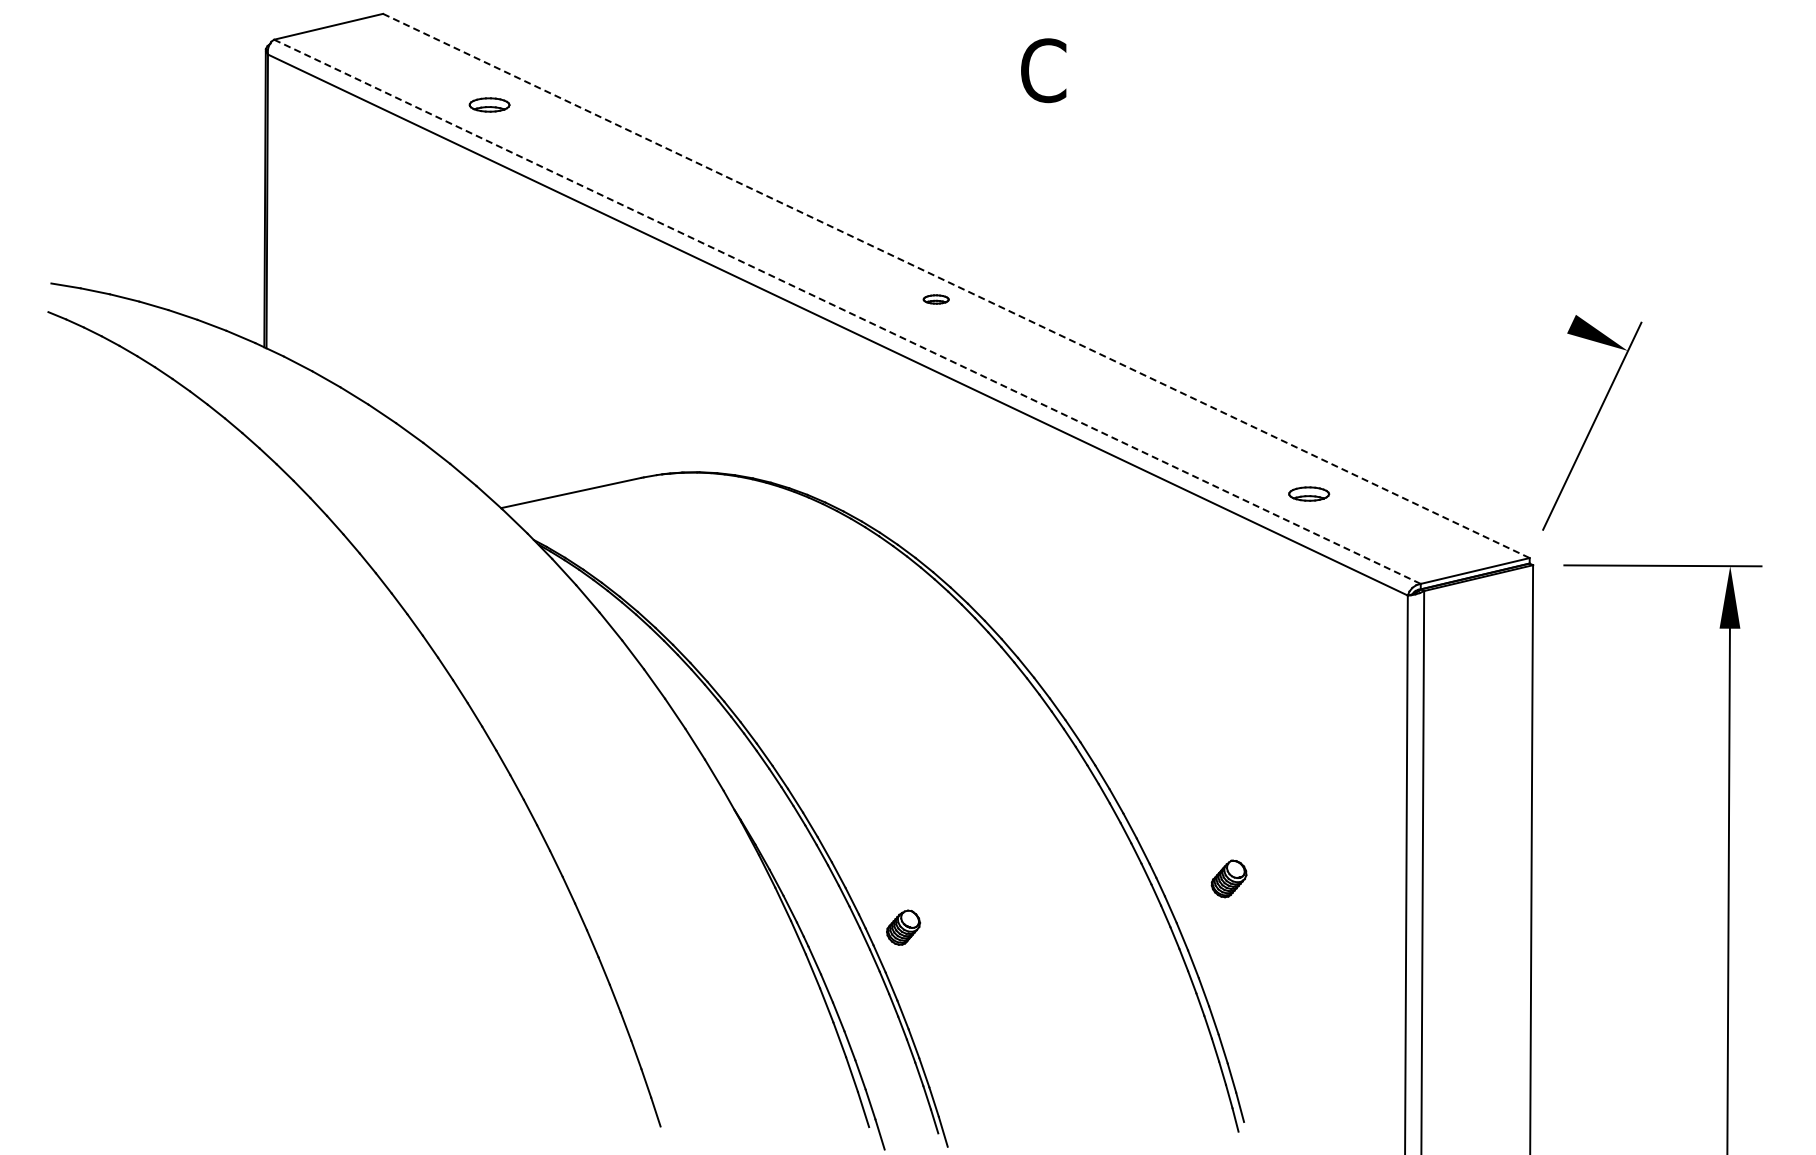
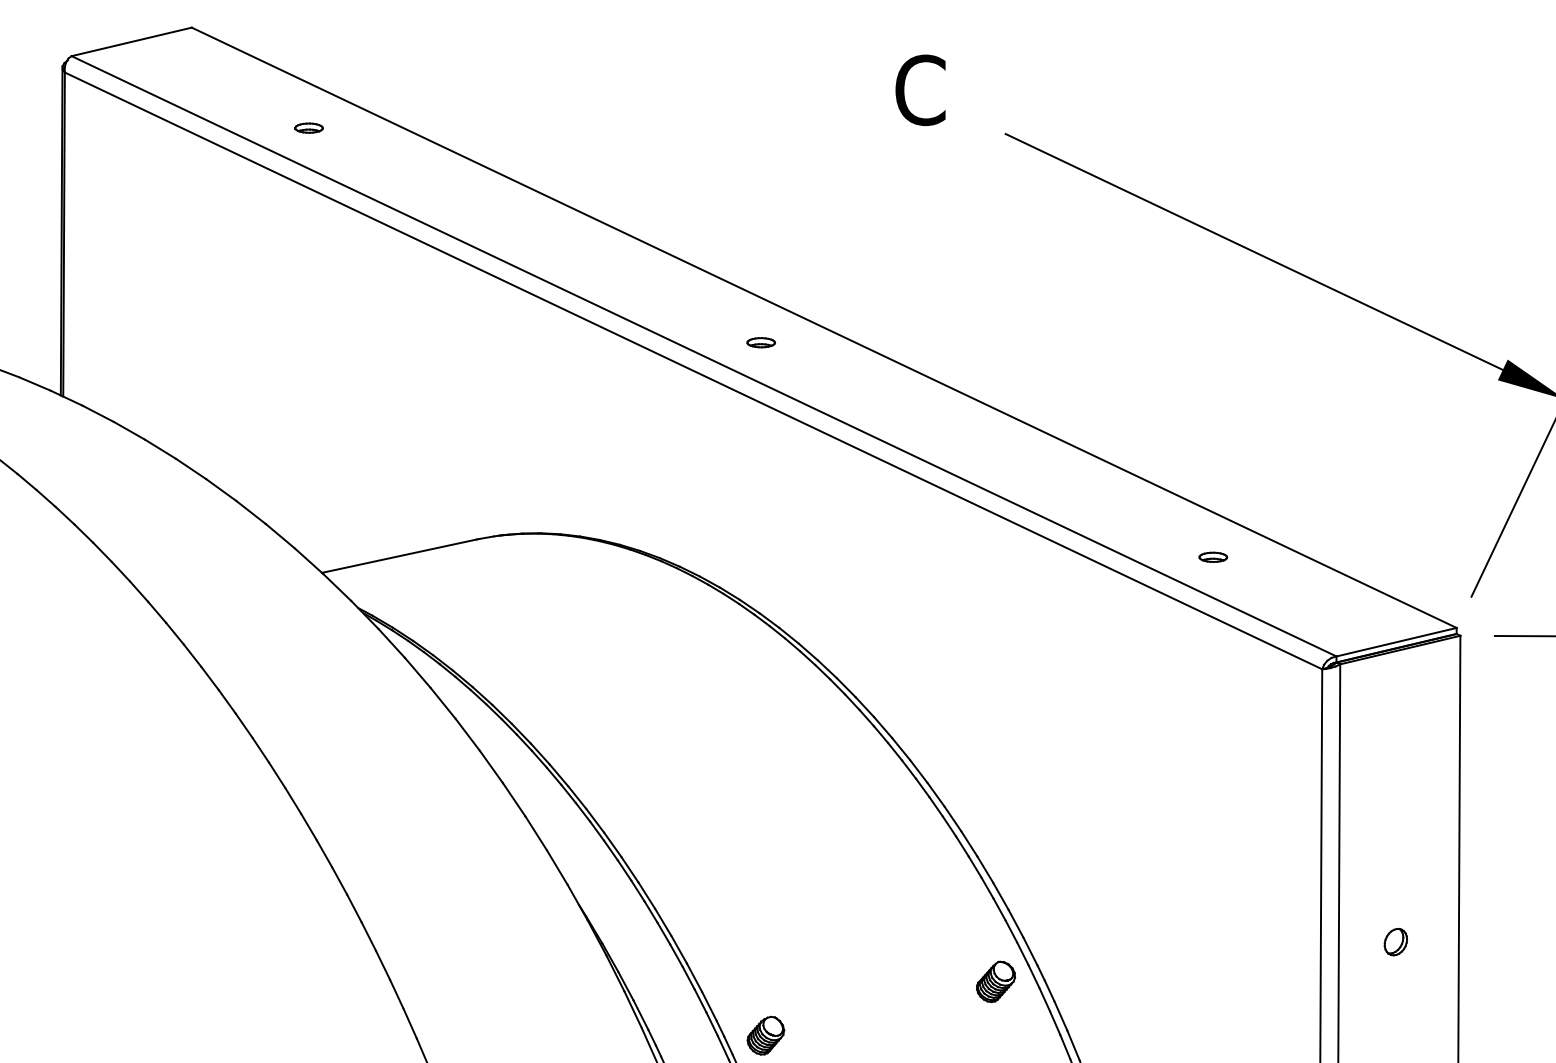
part: (488, 104) -> (308, 127), size x0.62
line: (1345, 217) -> (1253, 252), added
line: (956, 285) -> (824, 327), dashed -> solid
part: (935, 299) -> (760, 342), moved
line: (847, 311) -> (704, 355), dashed -> solid
part: (1308, 493) -> (1212, 556), size x0.62
part: (1474, 842) -> (1395, 941), added
part: (1228, 878) -> (995, 981), moved

